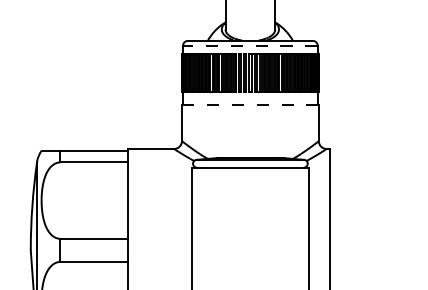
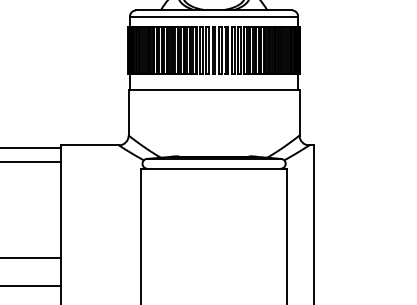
line: (249, 45) -> (212, 16), dashed -> solid
line: (250, 104) -> (214, 89), dashed -> solid

